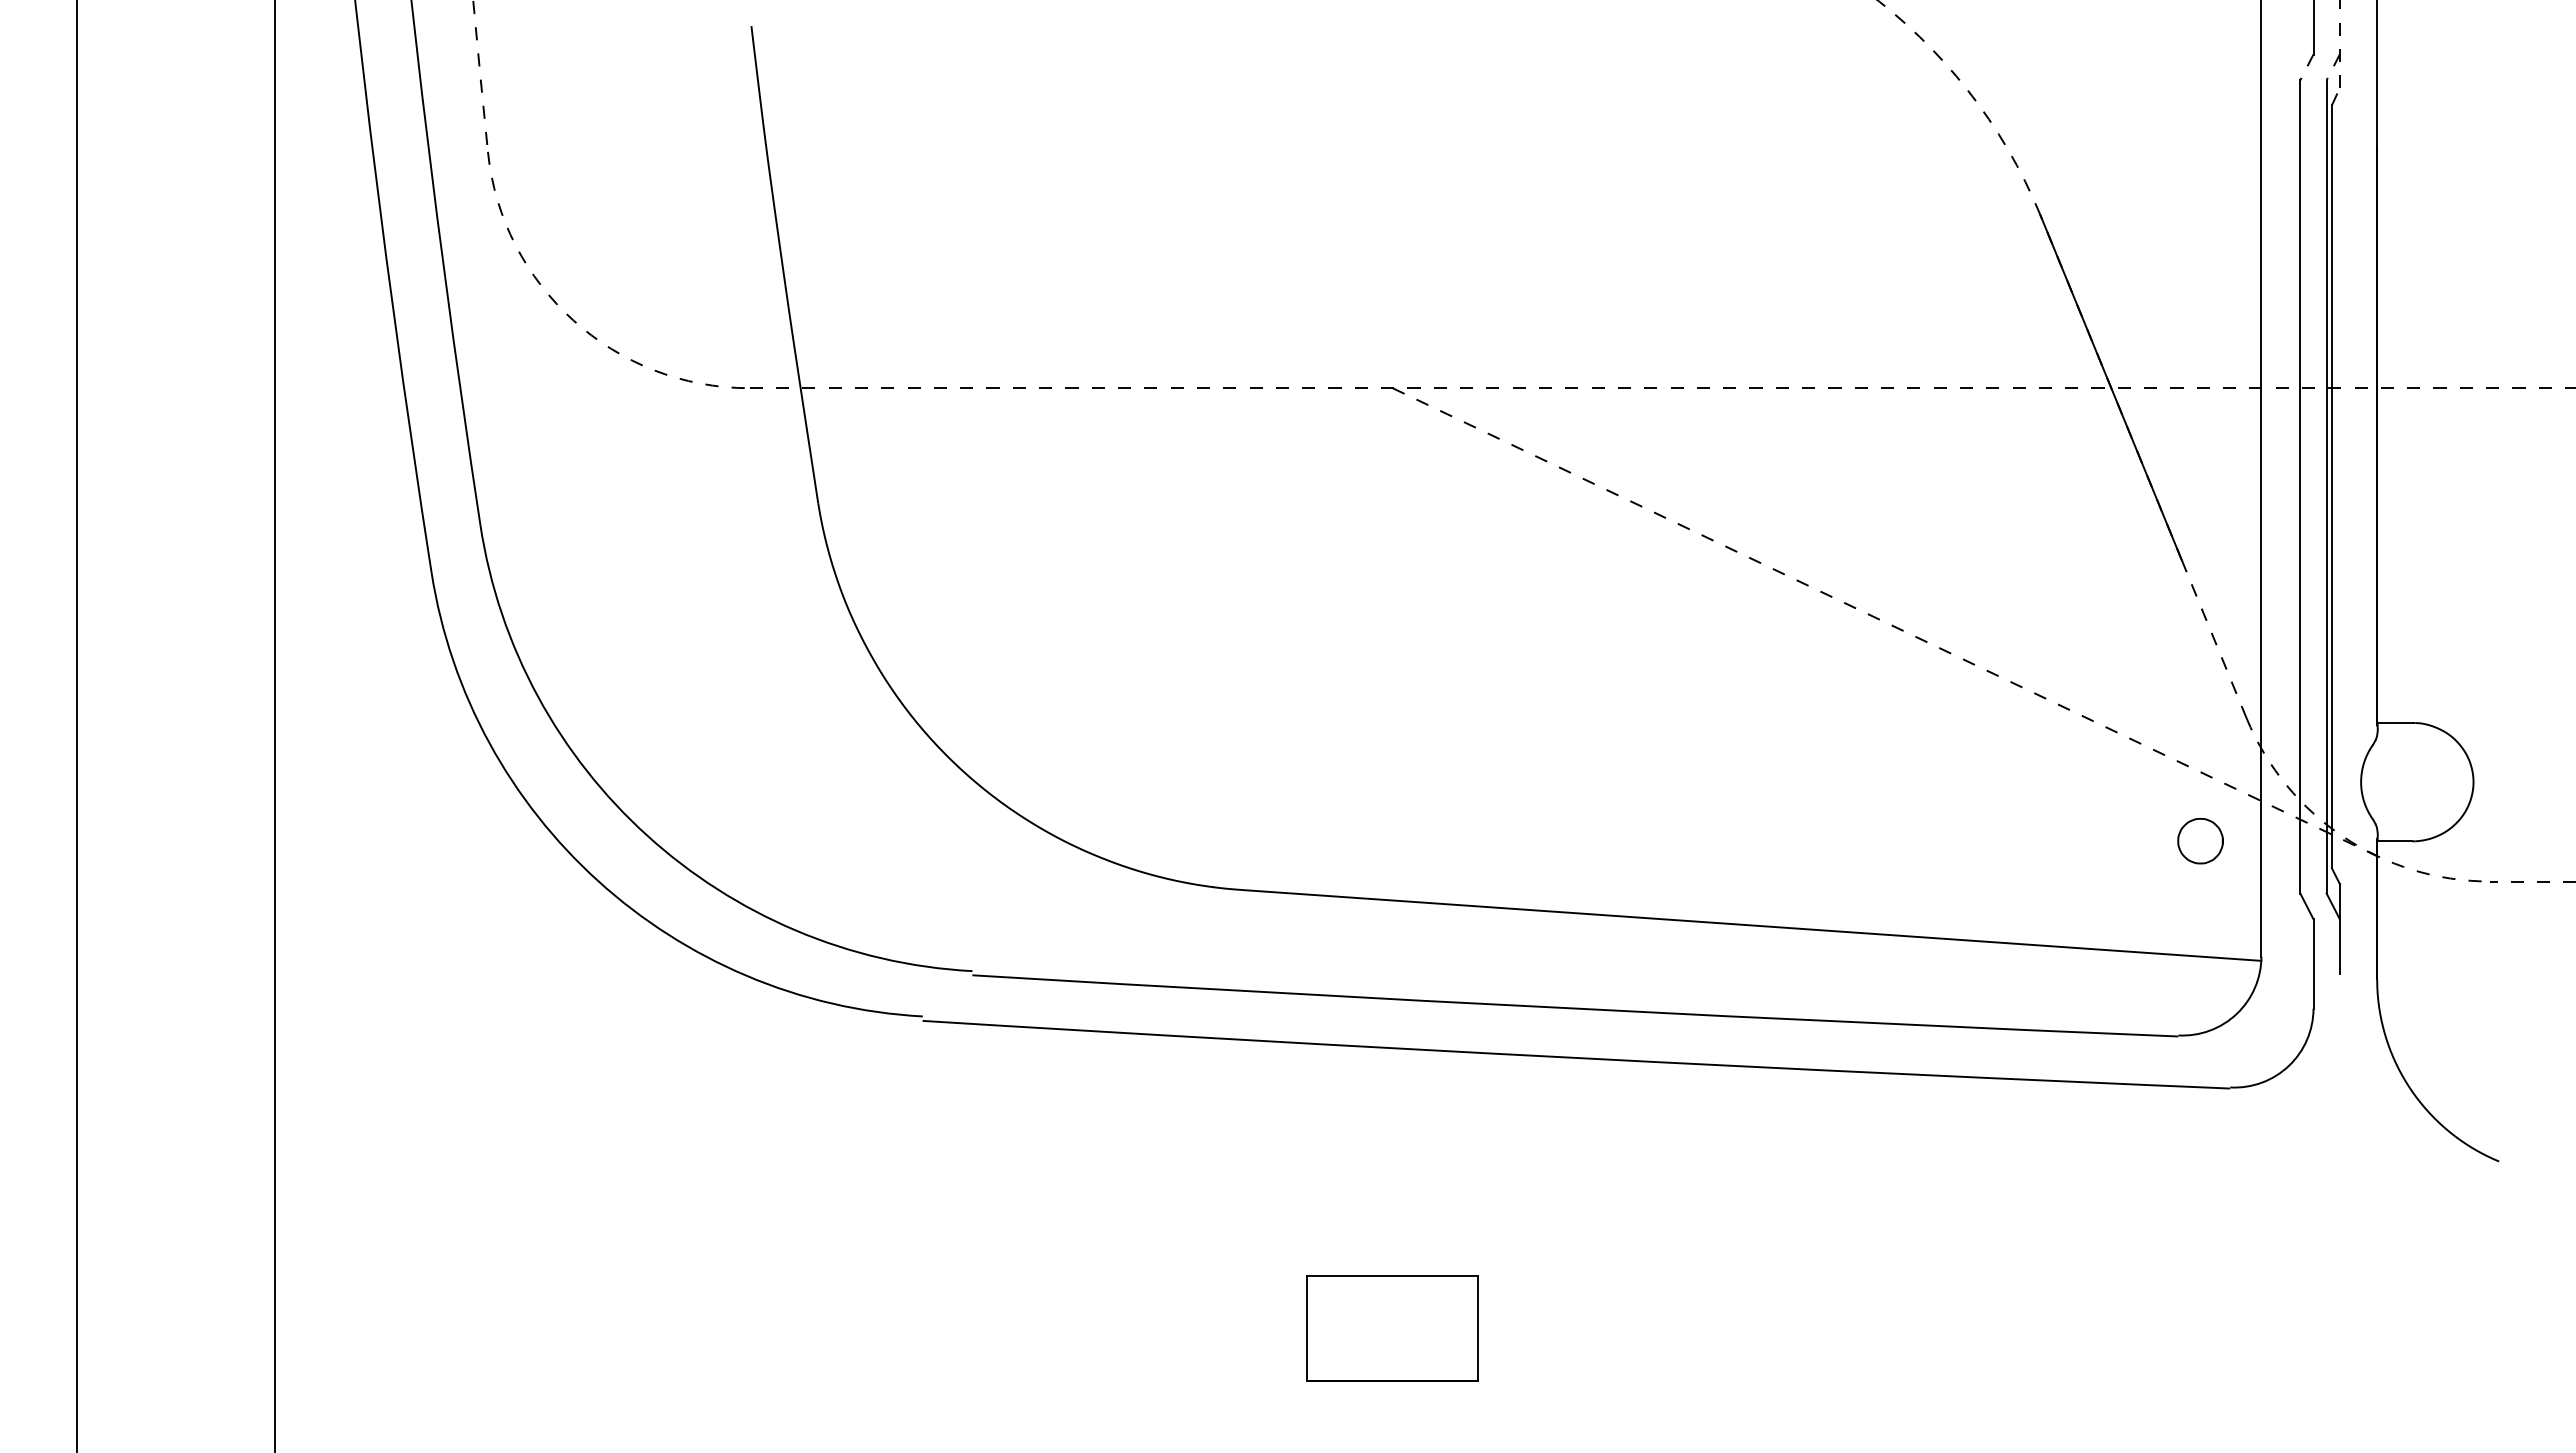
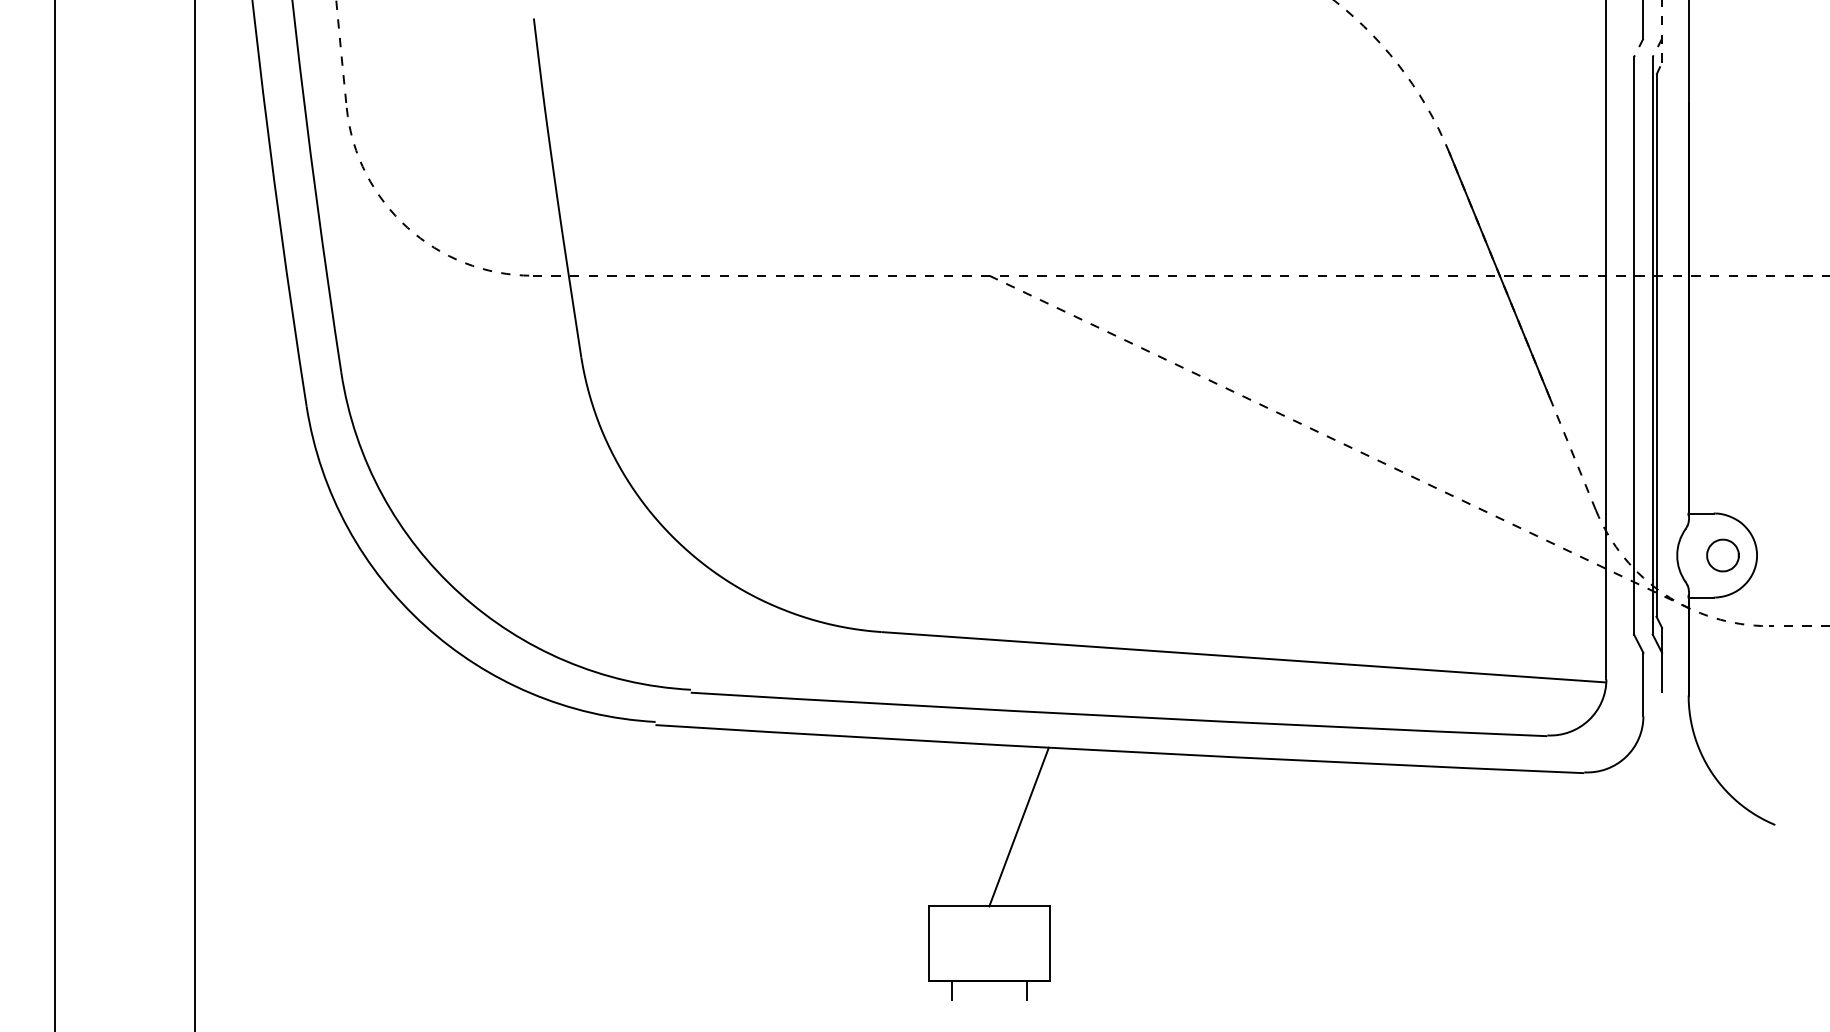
curve: (2180, 847) -> (1708, 560), moved
line: (1434, 1164) -> (1019, 827), added
line: (1340, 1394) -> (952, 990), added
line: (1445, 1394) -> (1026, 990), added

